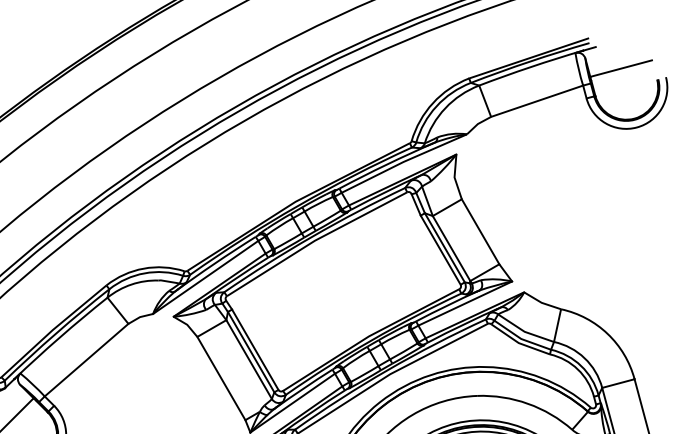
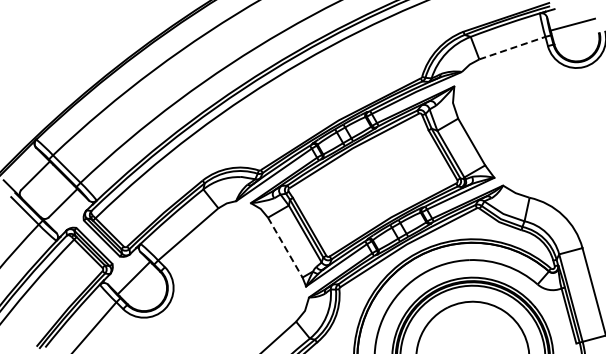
line: (537, 101) -> (512, 48), solid -> dashed
line: (221, 378) -> (285, 247), solid -> dashed

